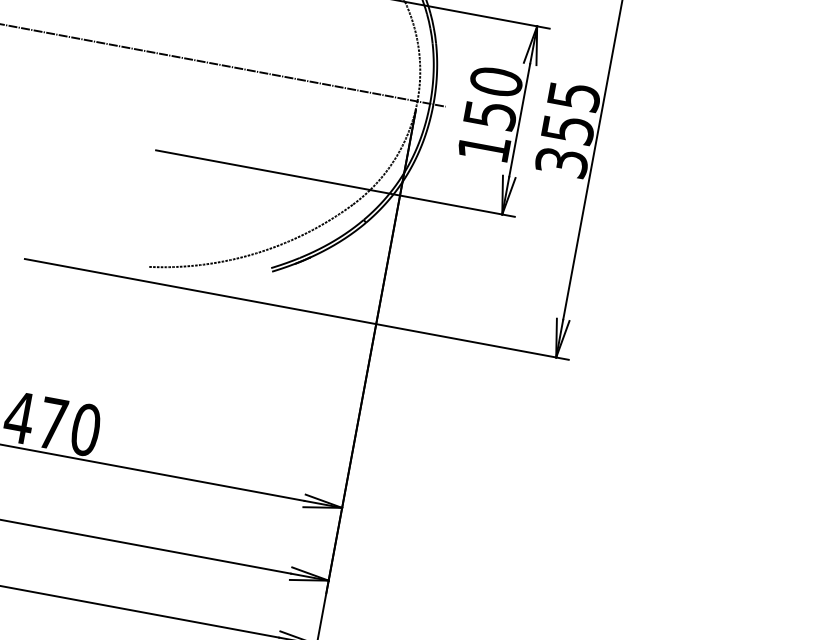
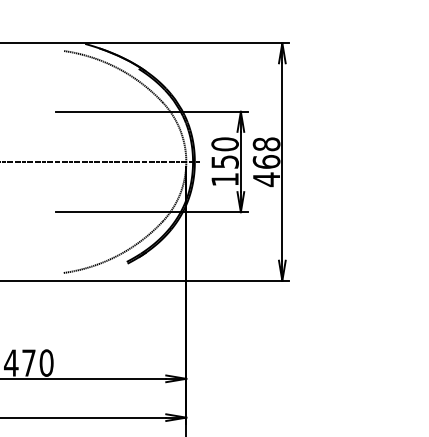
text: (567, 130) -> (266, 162), 355 -> 468

